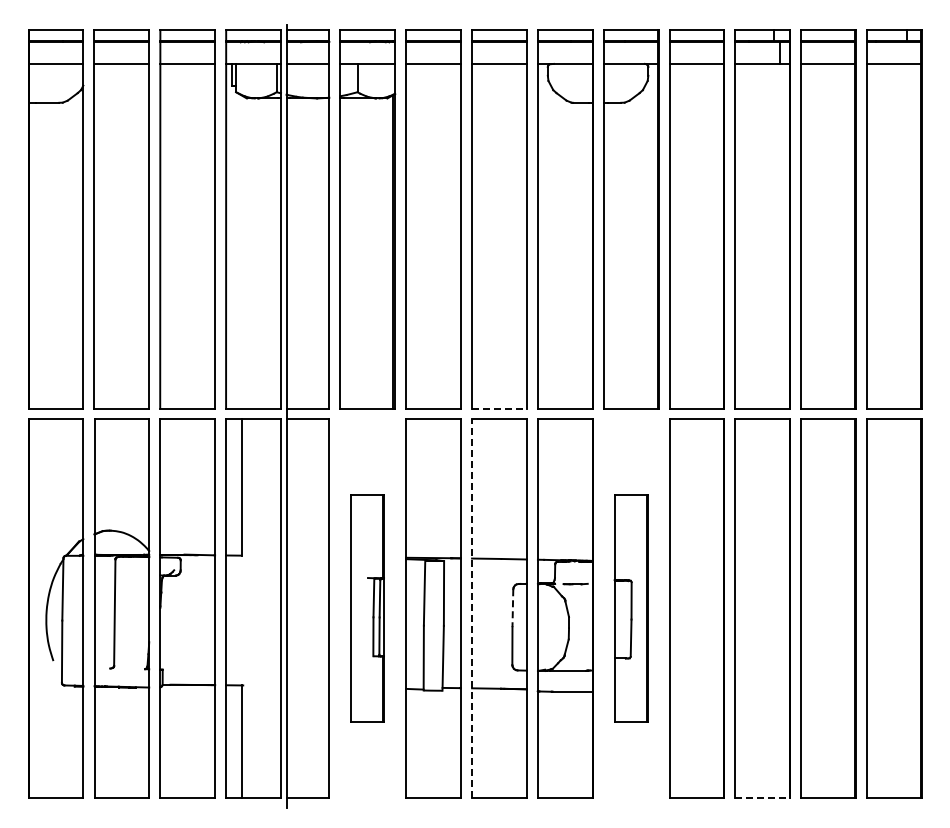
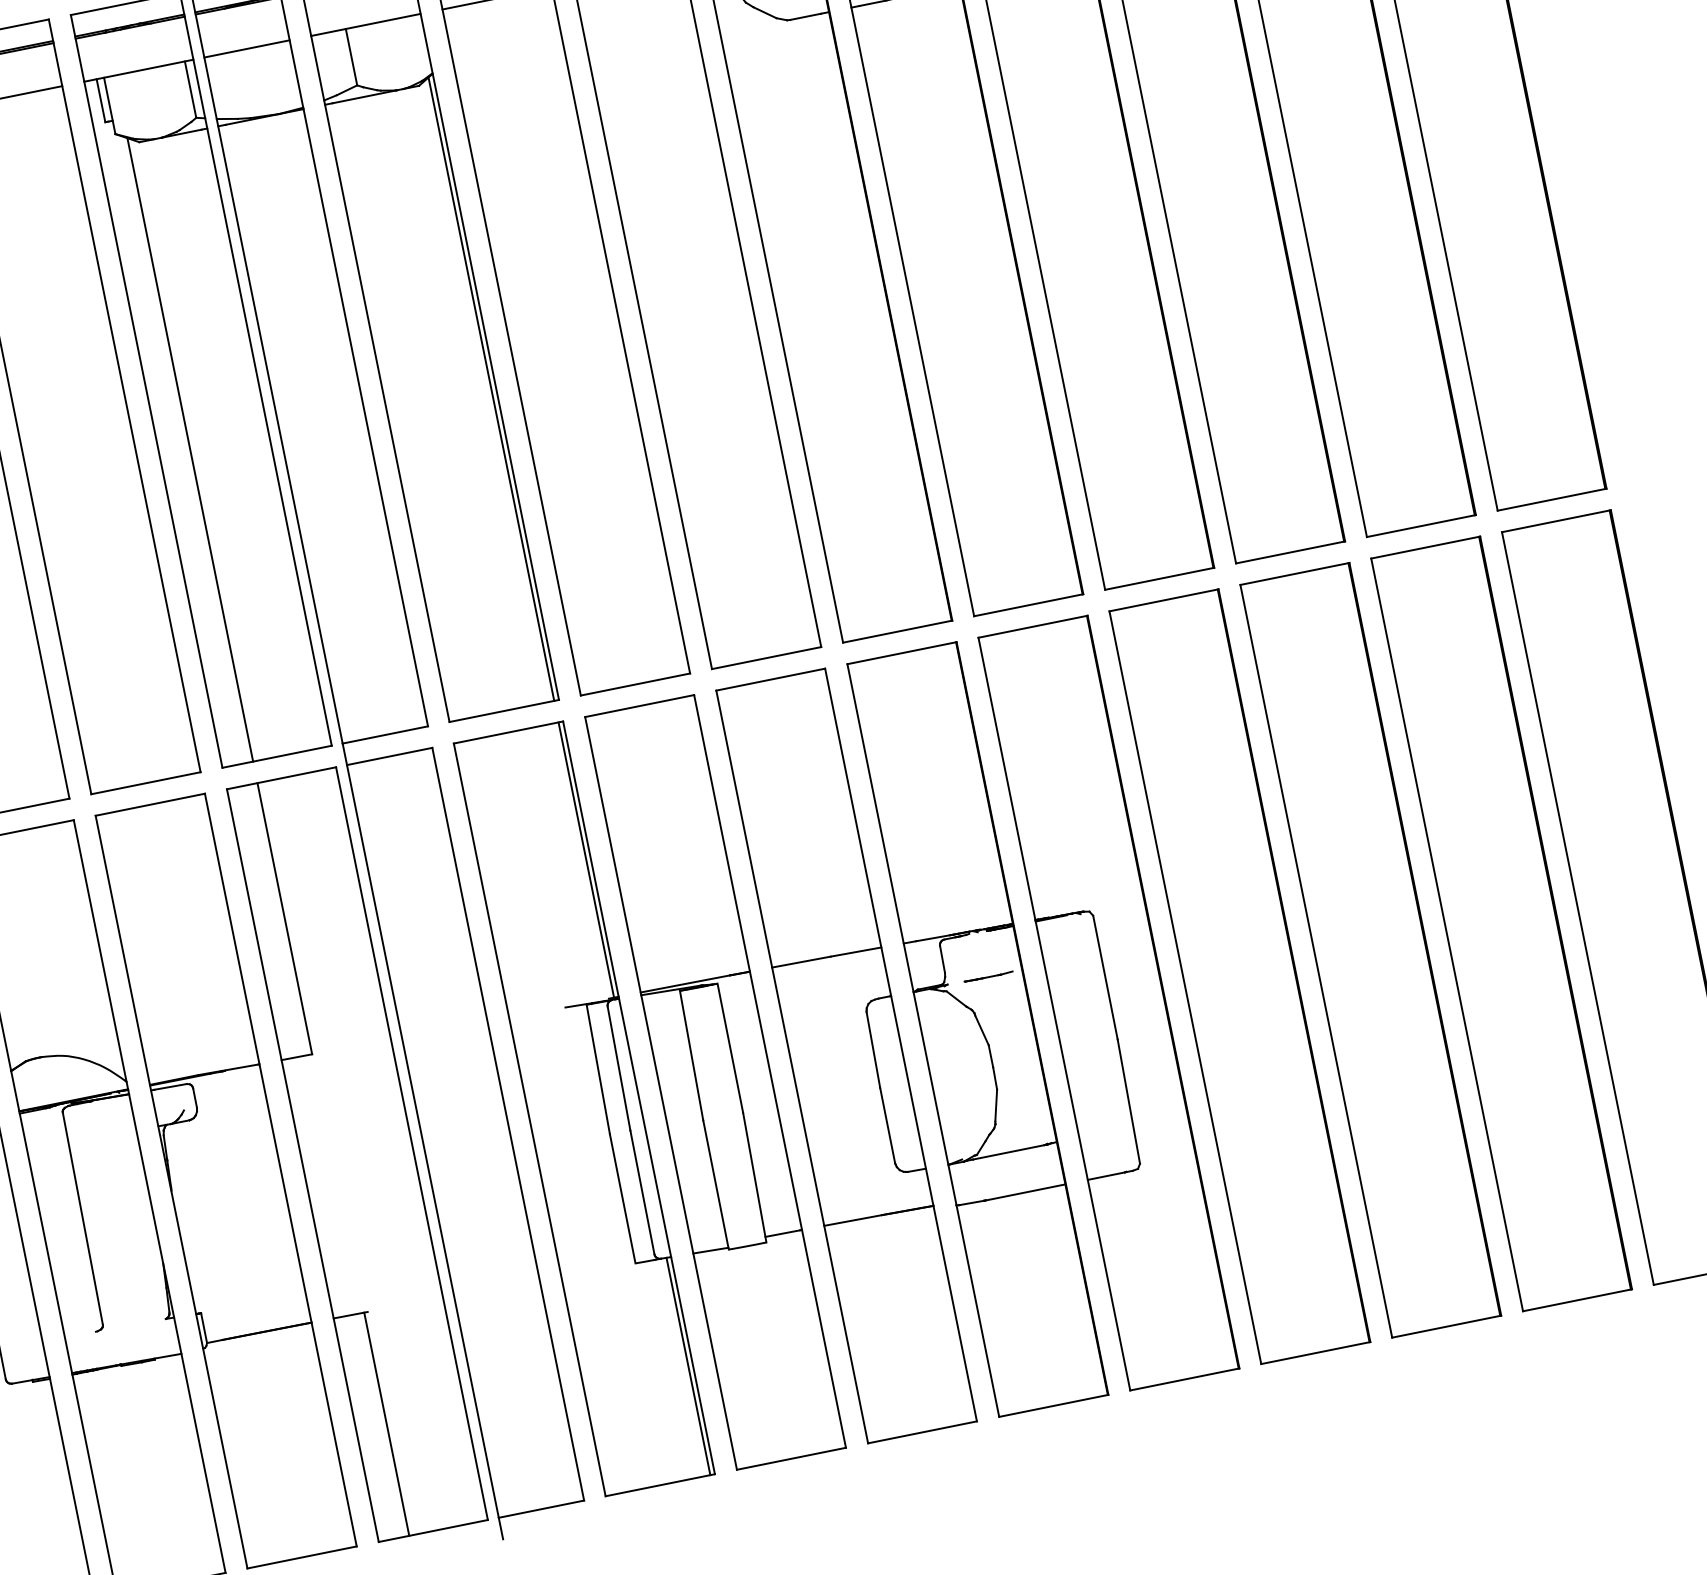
line: (241, 251) -> (190, 448), added
line: (499, 408) -> (766, 657), dashed -> solid
line: (472, 607) -> (792, 1064), dashed -> solid
part: (367, 608) -> (584, 1108), size x1.67
line: (512, 608) -> (872, 1050), dashed -> solid
part: (630, 608) -> (1107, 1003), size x1.67
line: (763, 797) -> (1448, 1326), dashed -> solid

